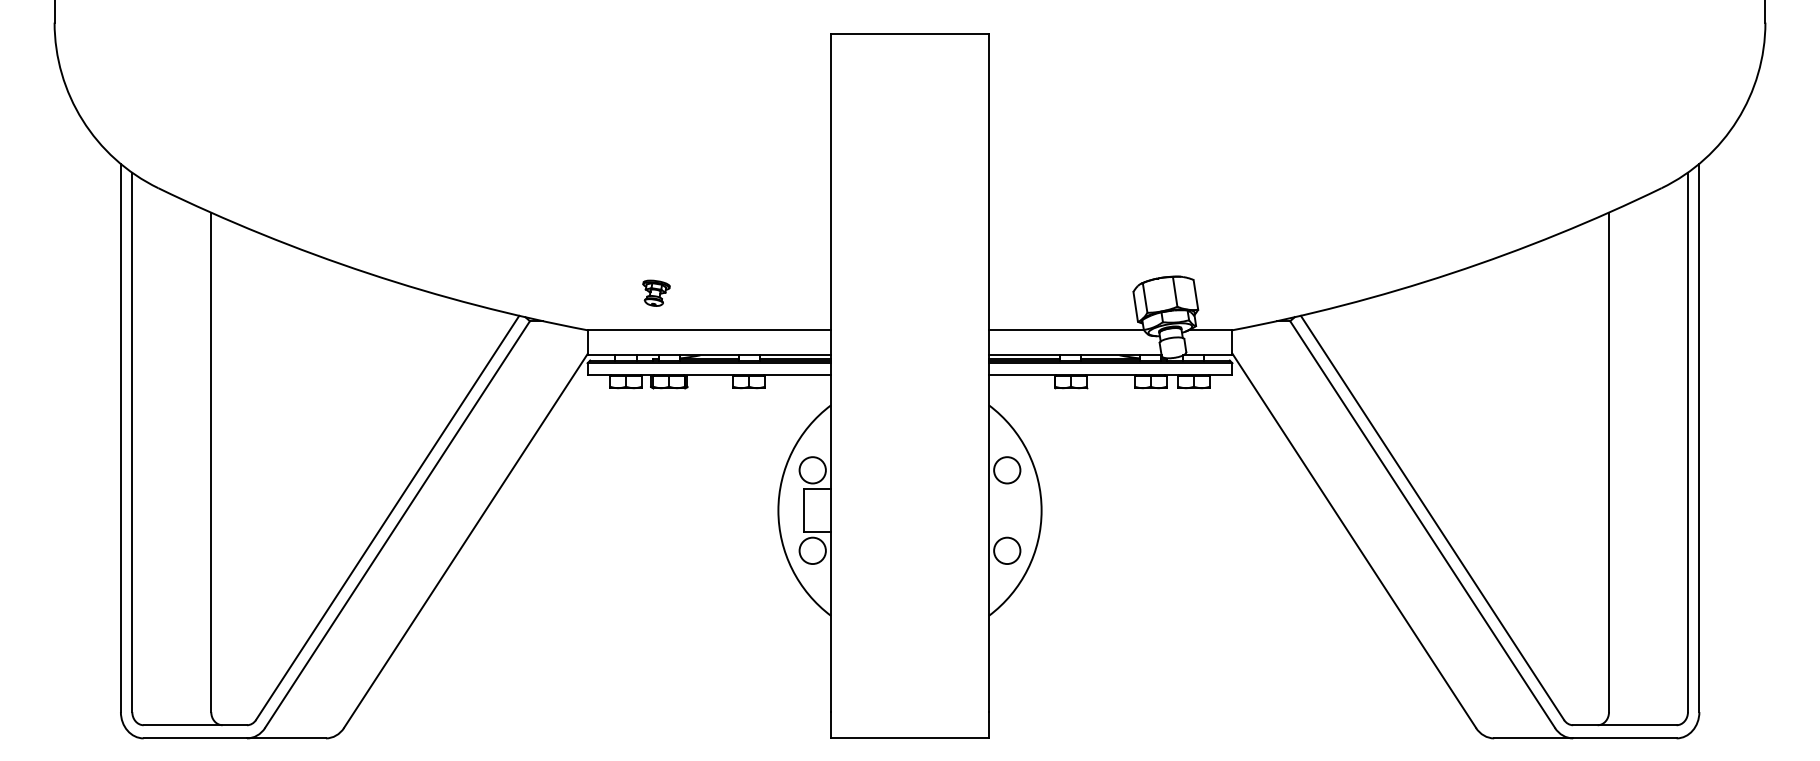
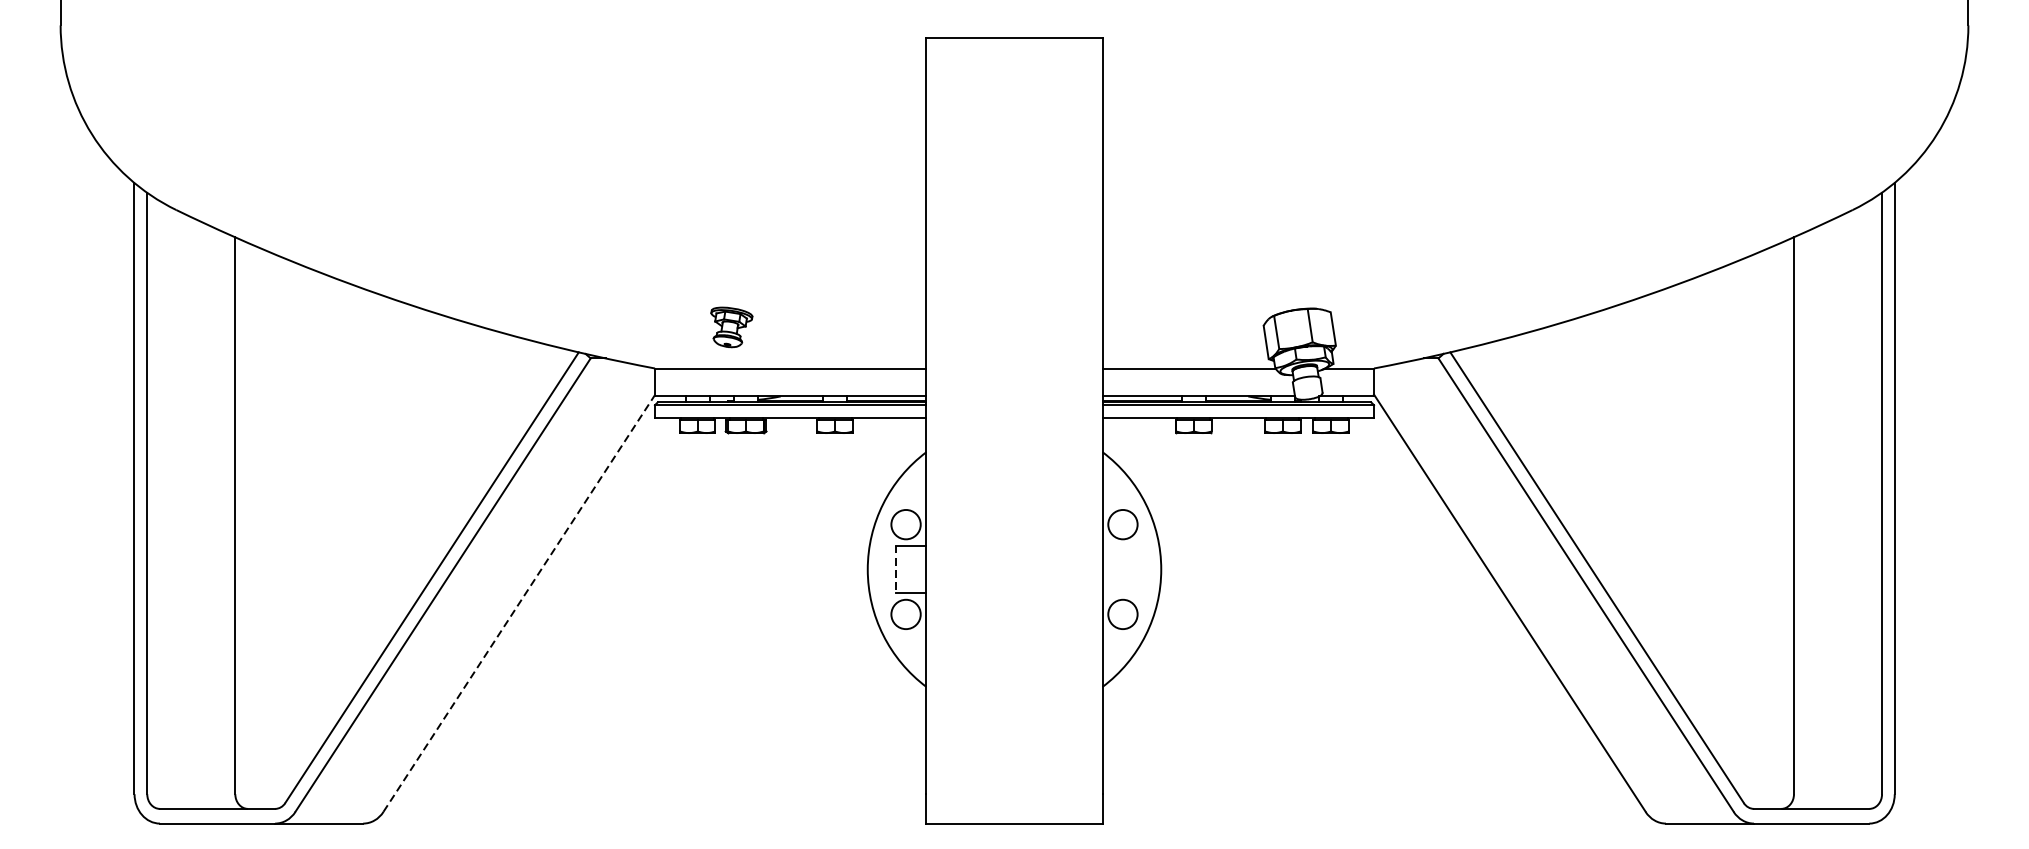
part: (656, 292) -> (731, 326), size x1.4
line: (804, 511) -> (896, 570), solid -> dashed
line: (466, 540) -> (519, 602), solid -> dashed

